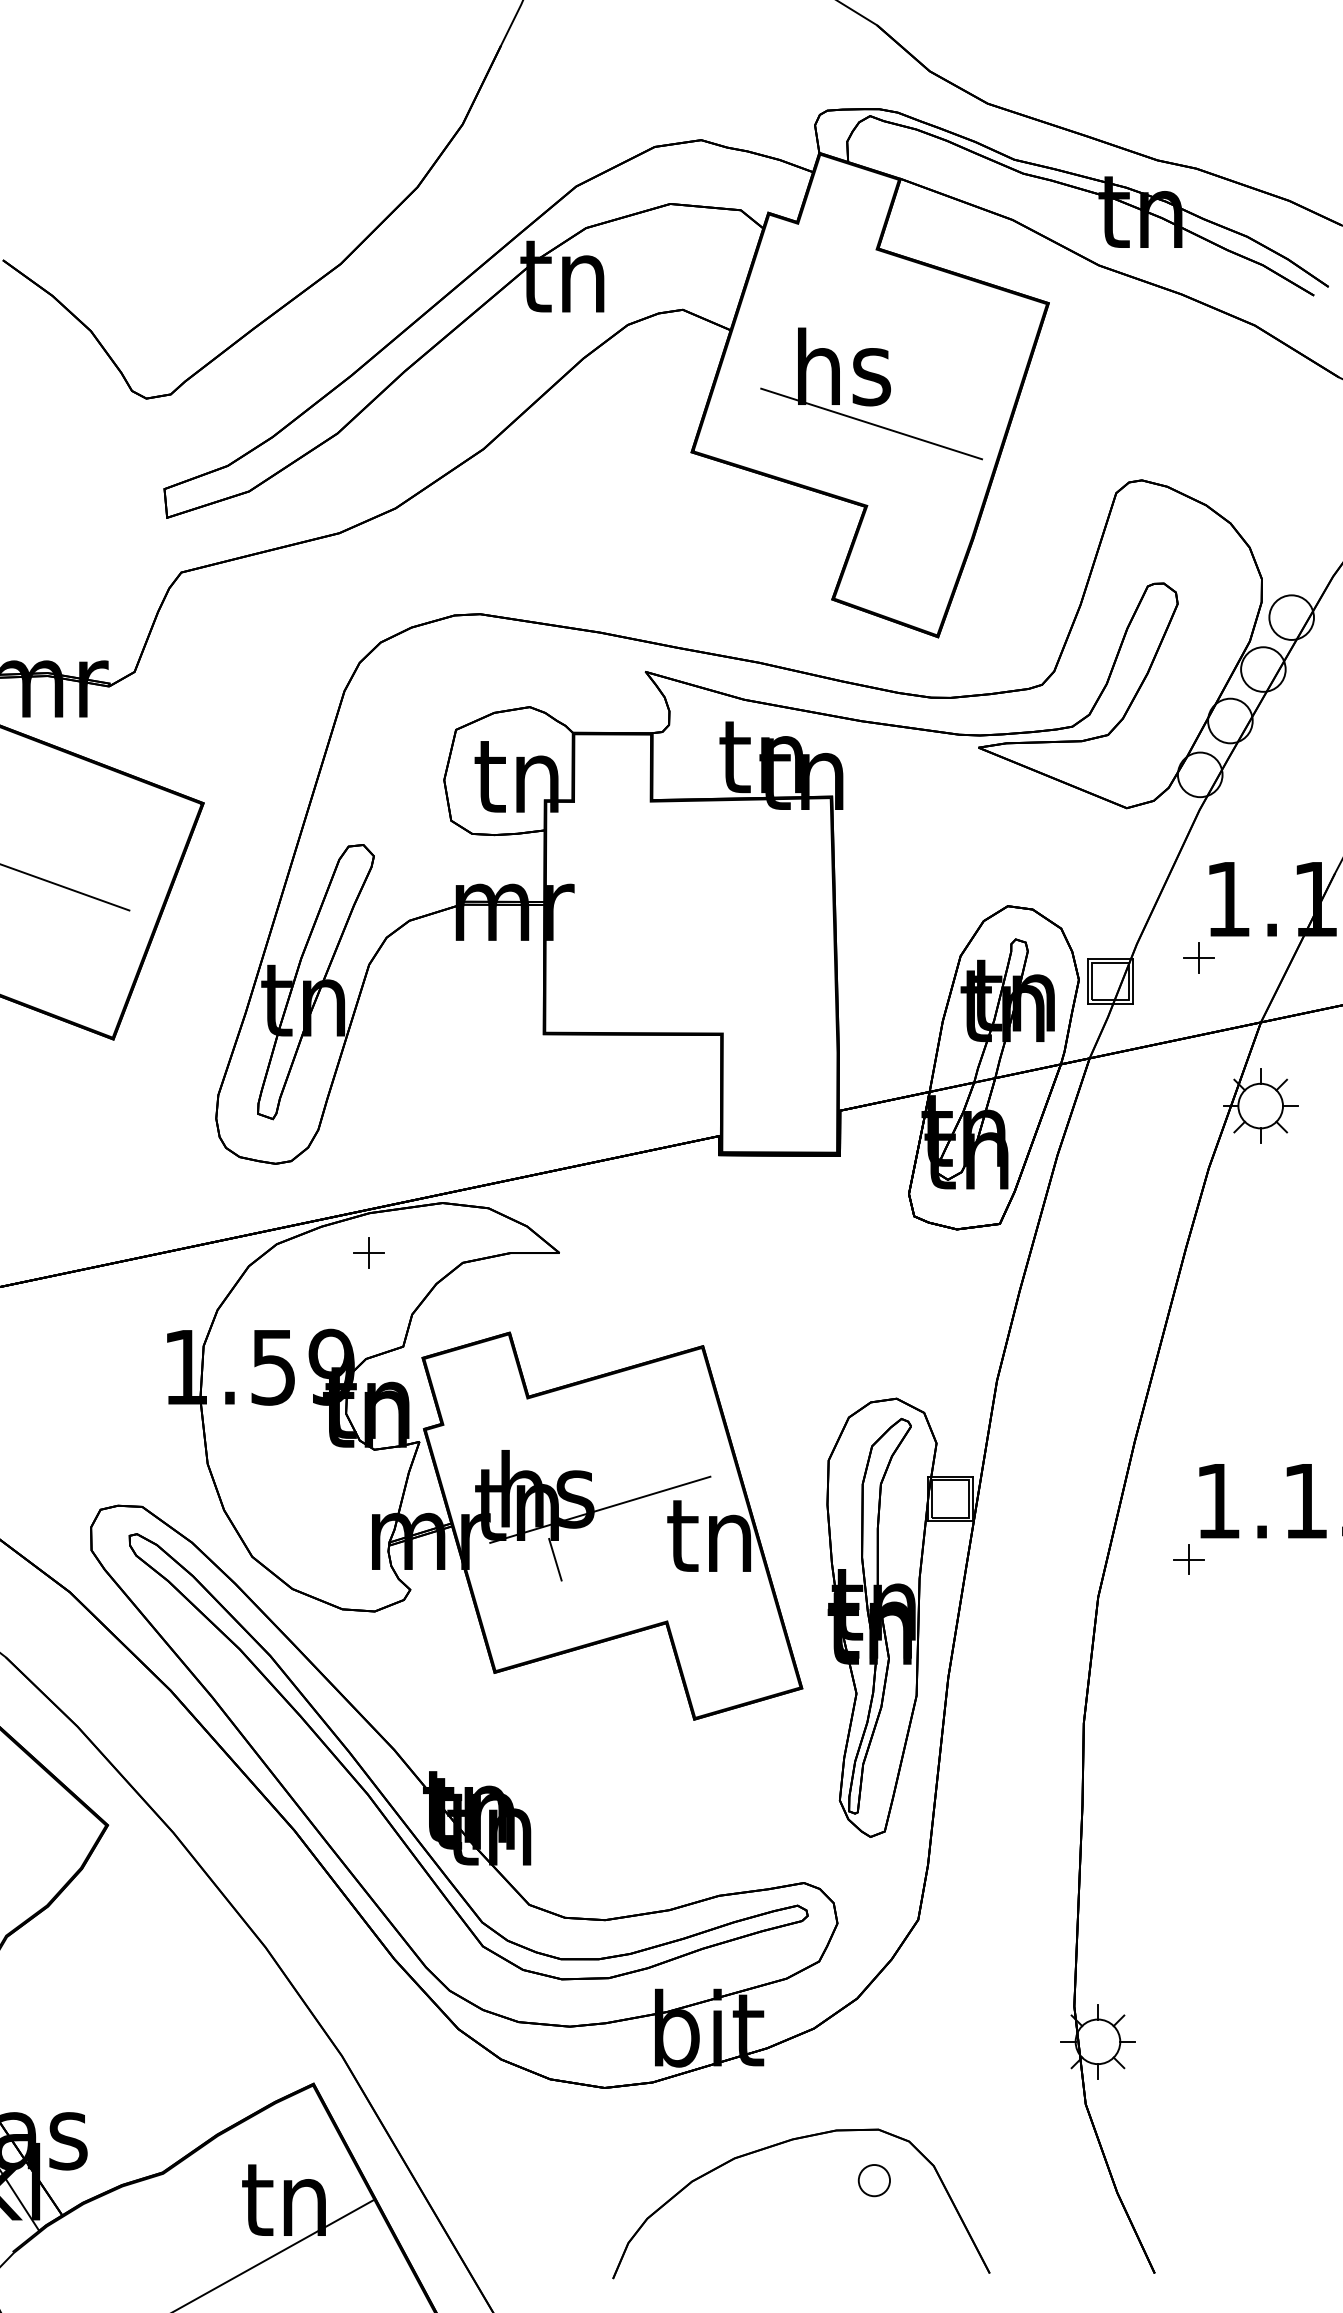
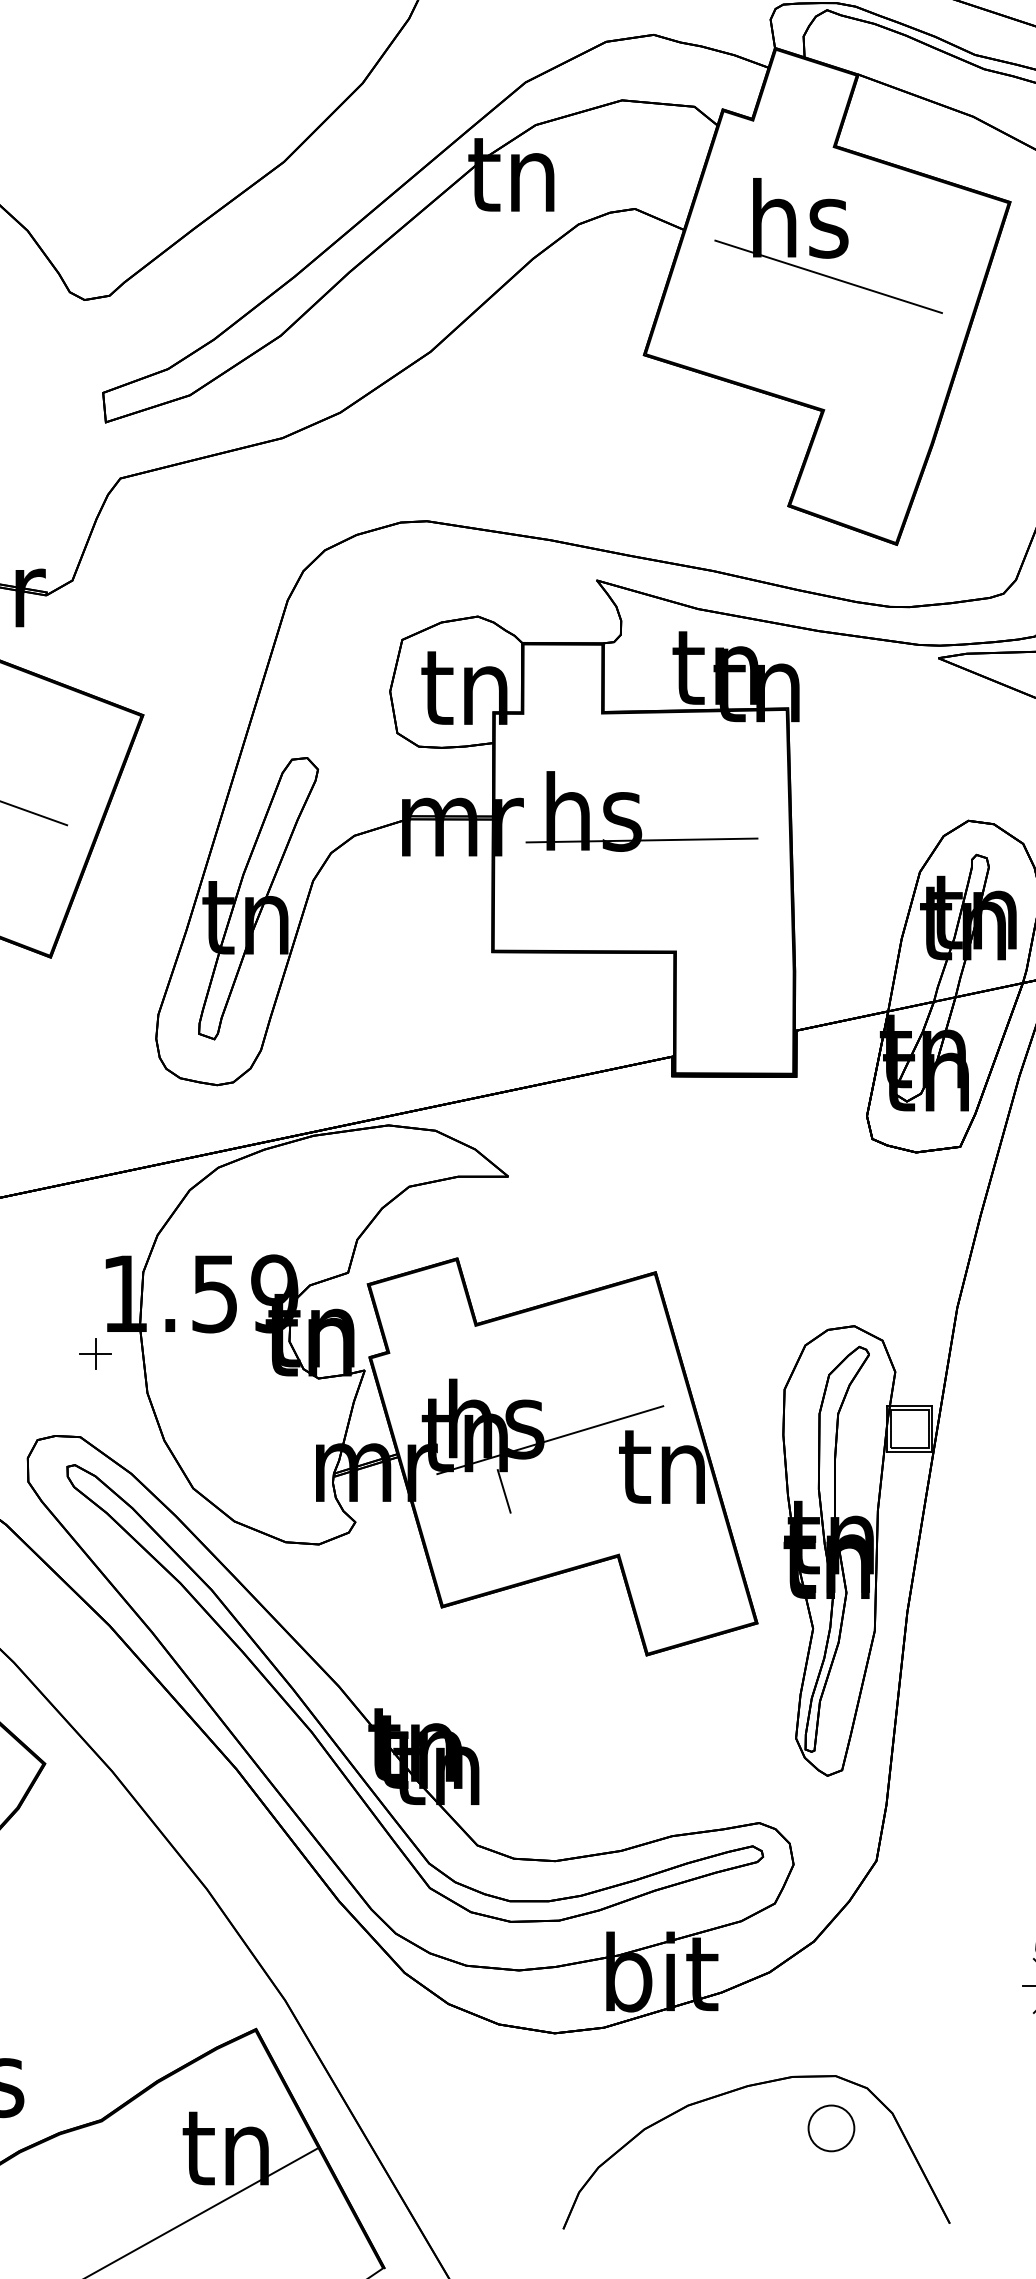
part: (871, 393) -> (828, 245), moved
part: (687, 889) -> (639, 803), added
part: (368, 1252) -> (94, 1353), moved
part: (874, 2180) -> (831, 2128), size x1.43

